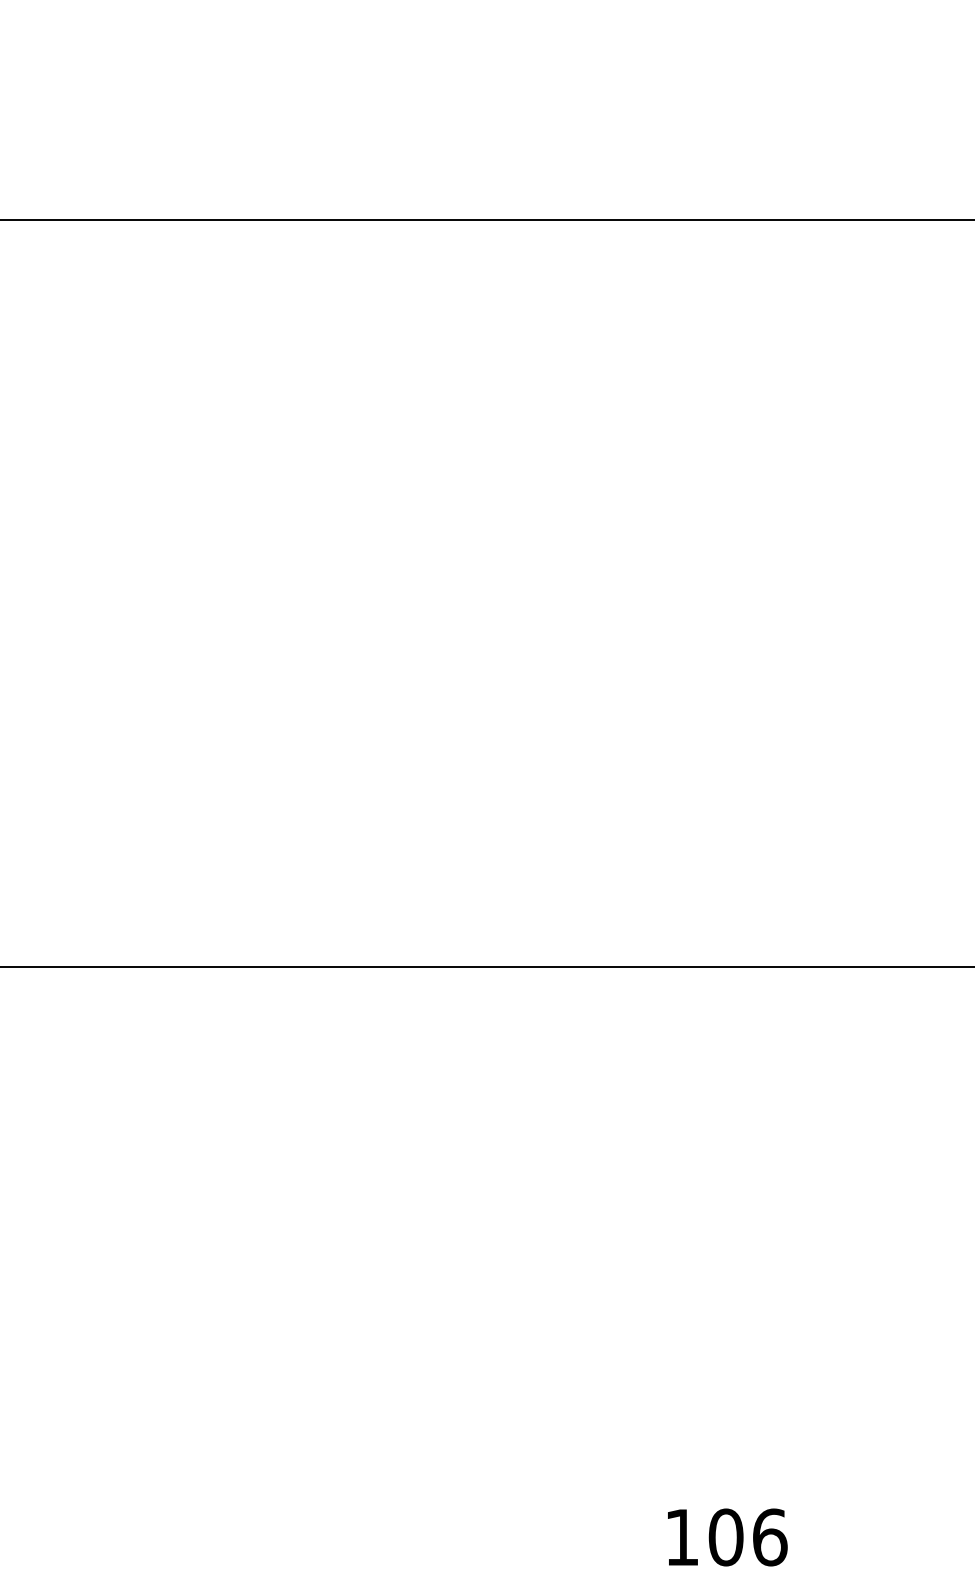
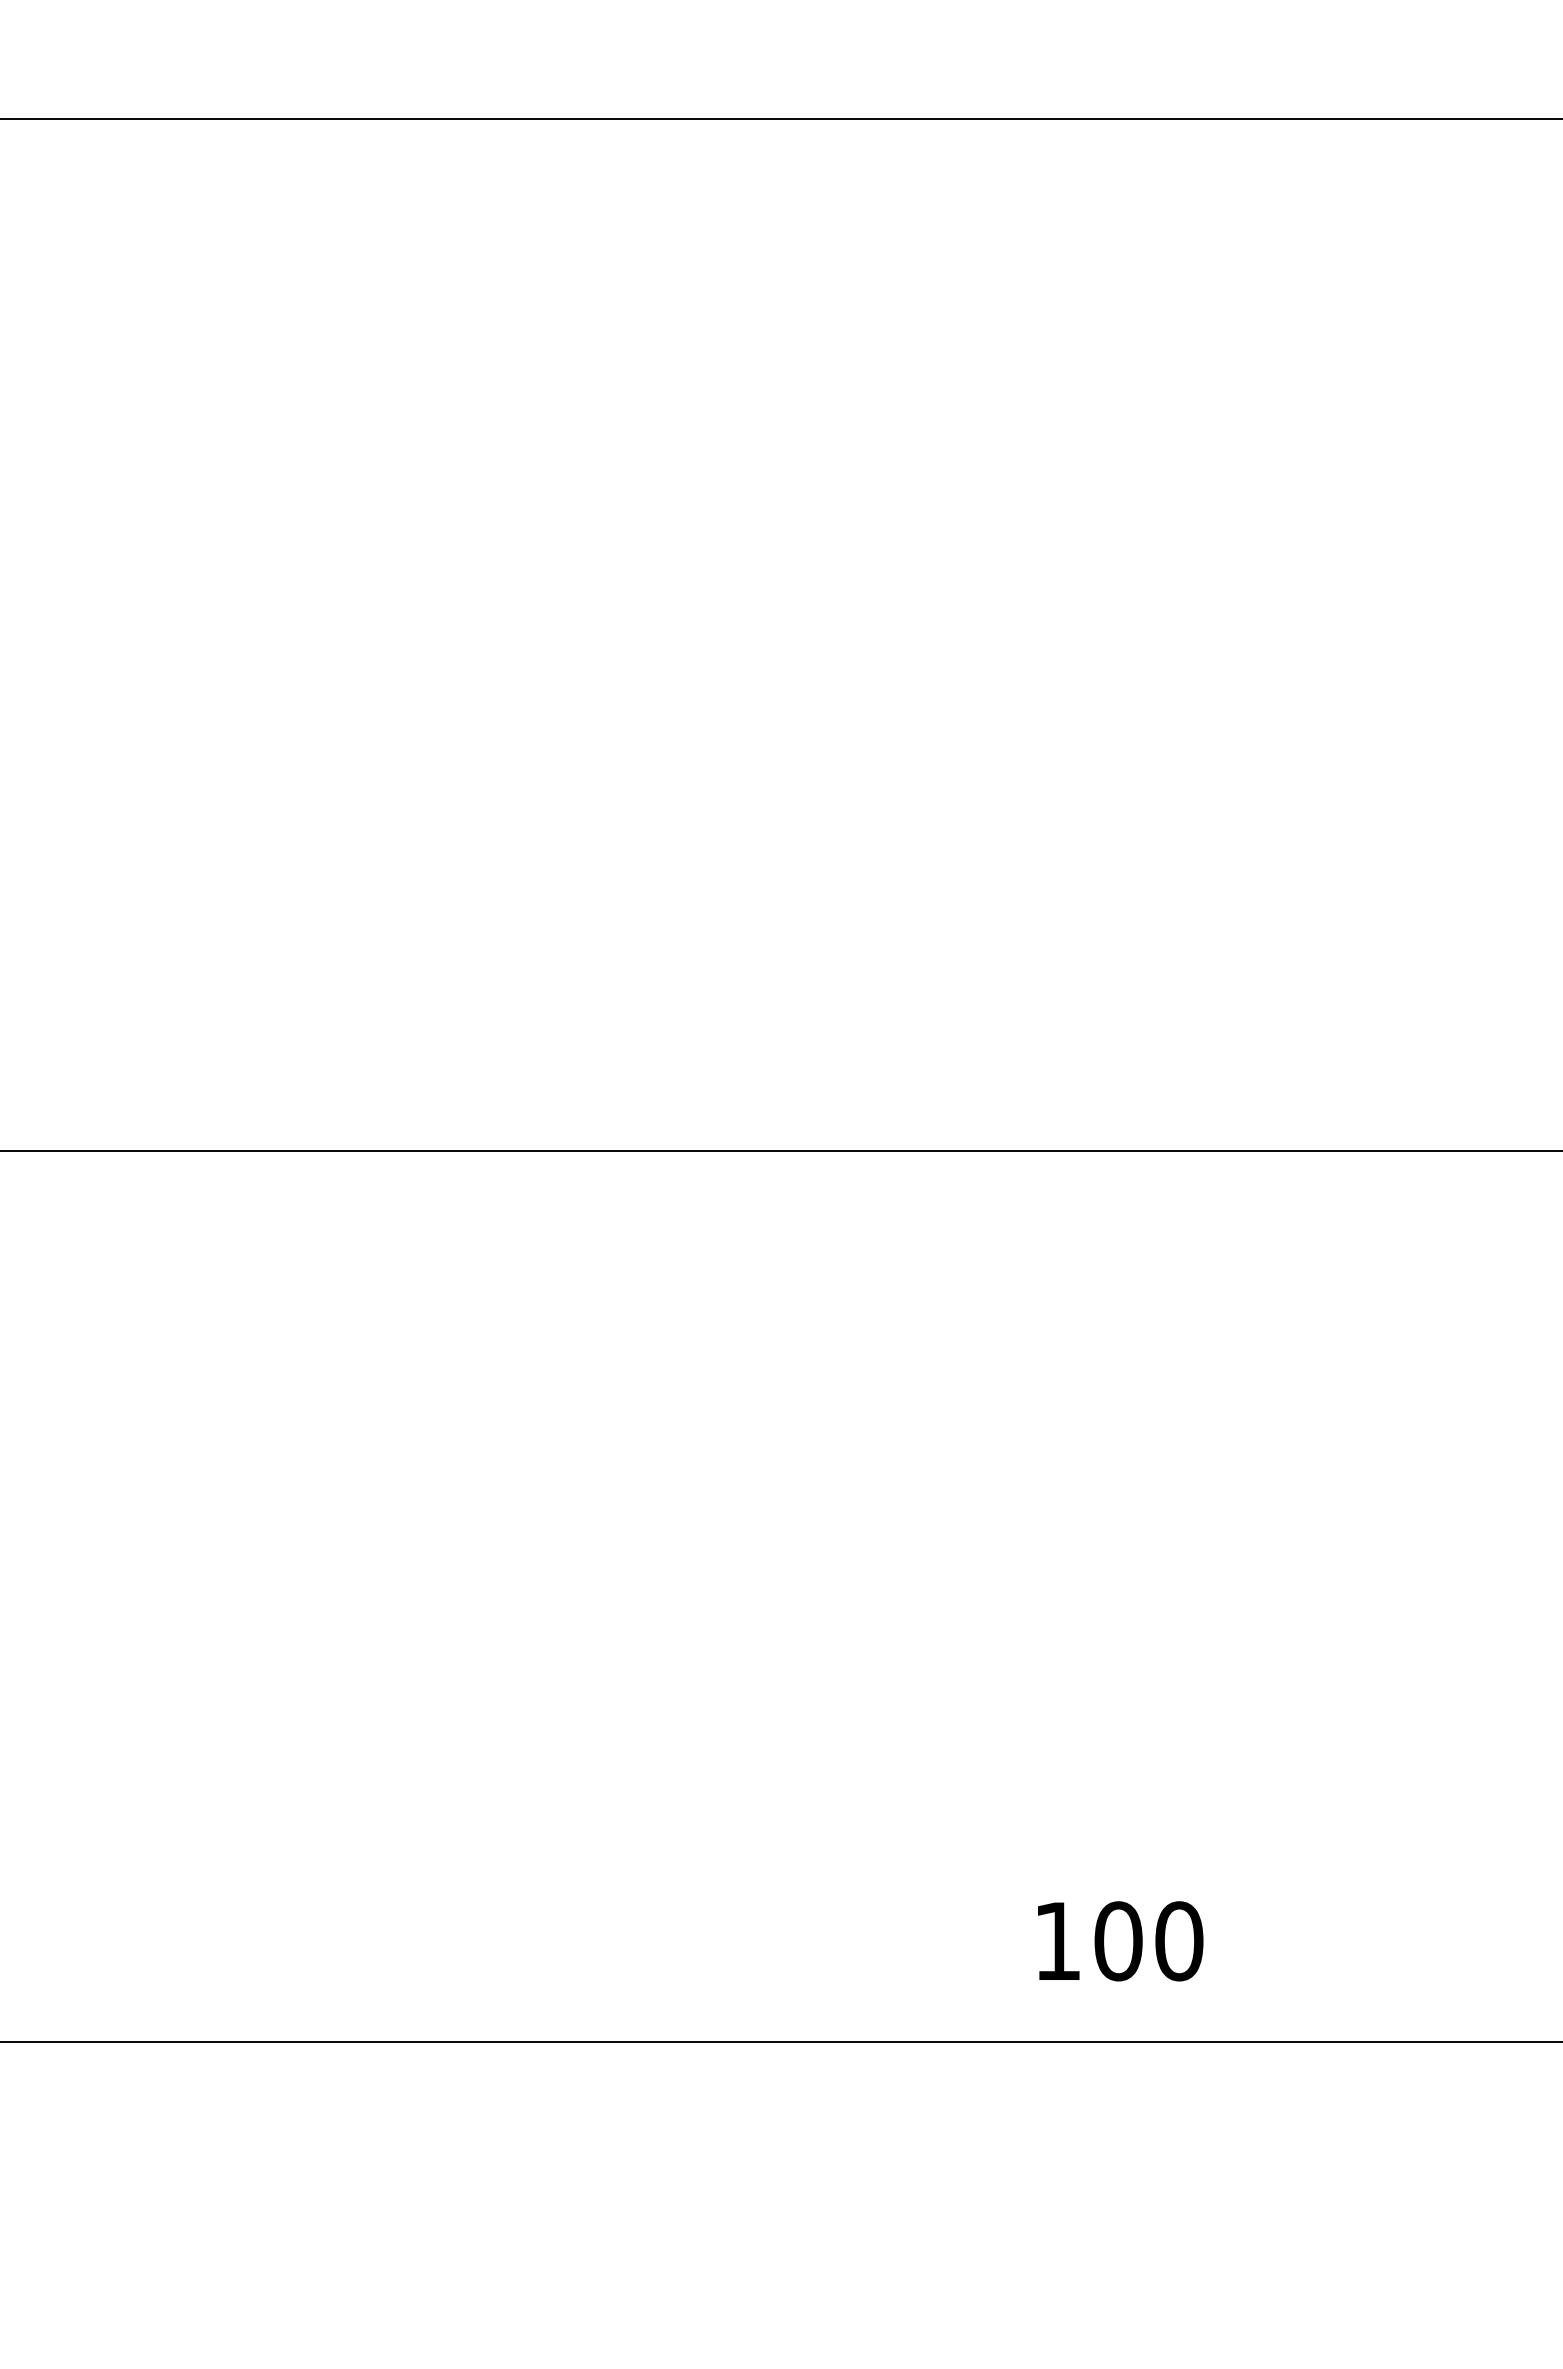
text: (770, 1537) -> (1179, 1941), 106 -> 100

